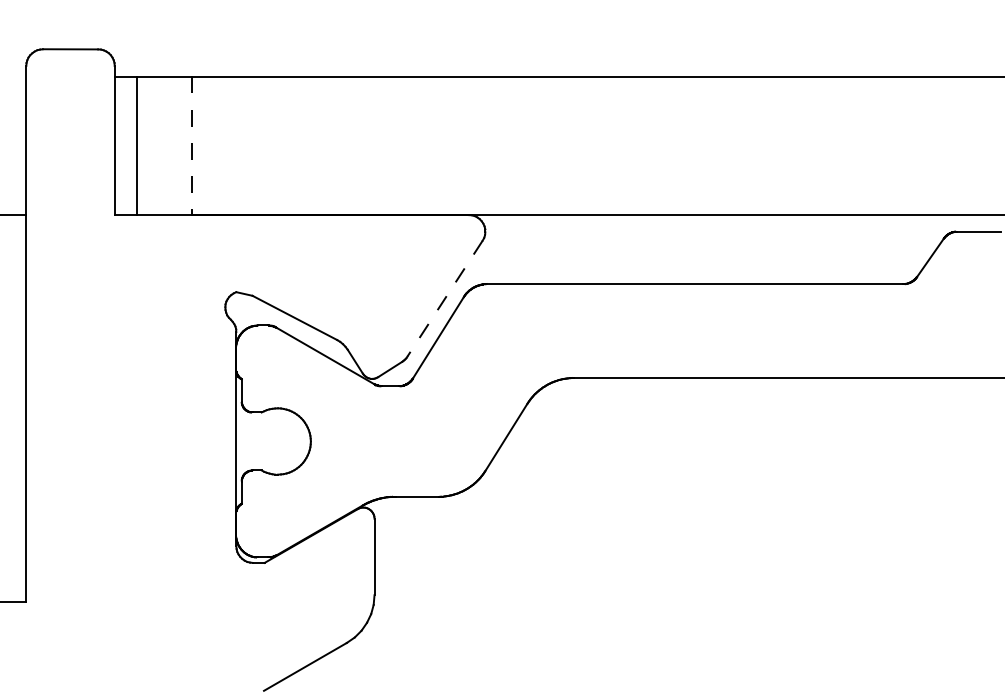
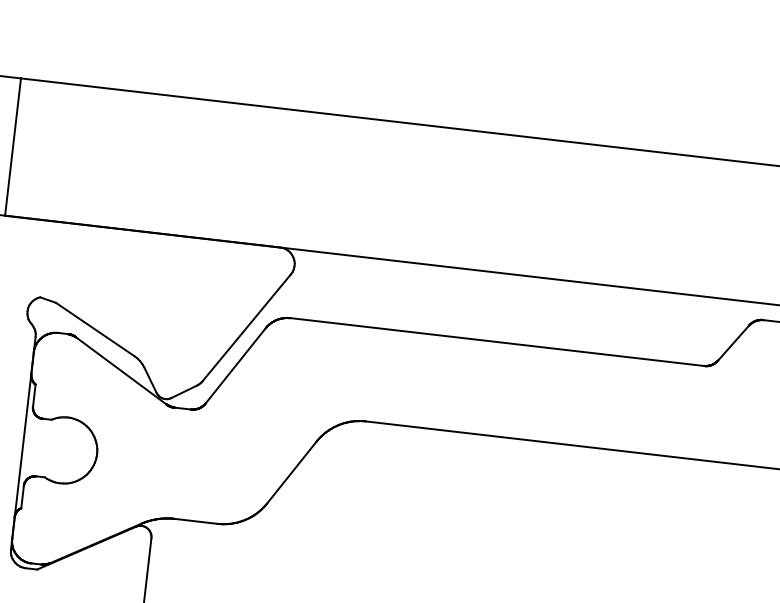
line: (192, 146) -> (13, 147), dashed -> solid
line: (444, 299) -> (246, 328), dashed -> solid

